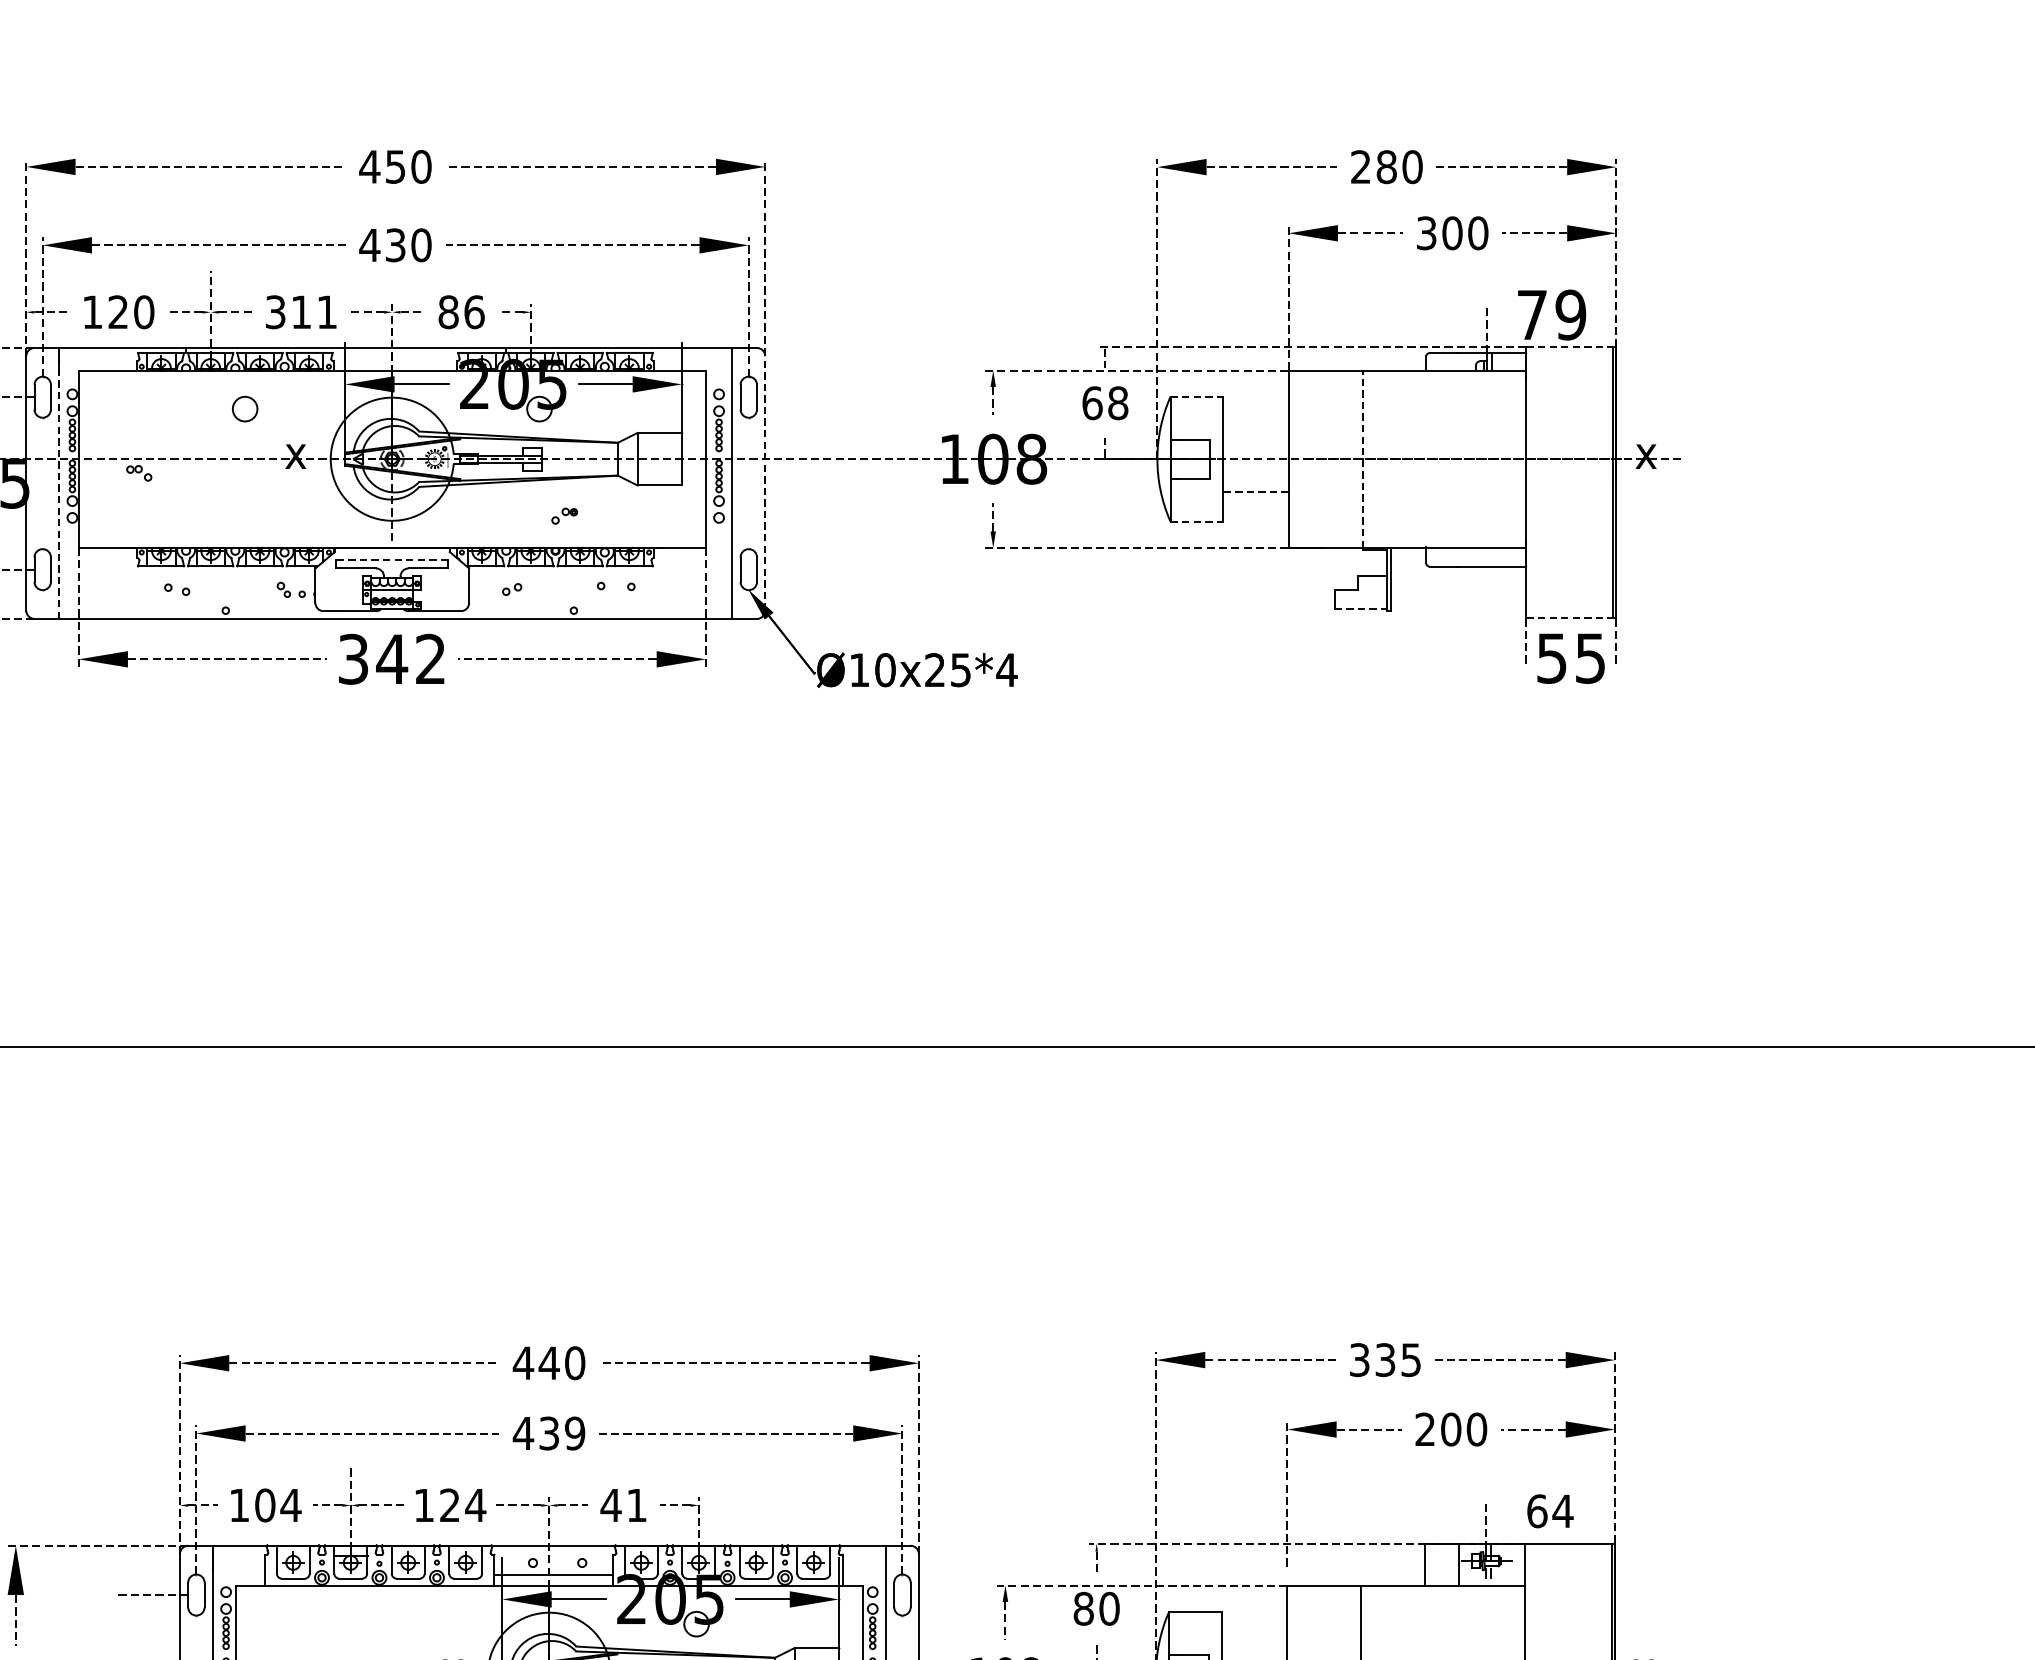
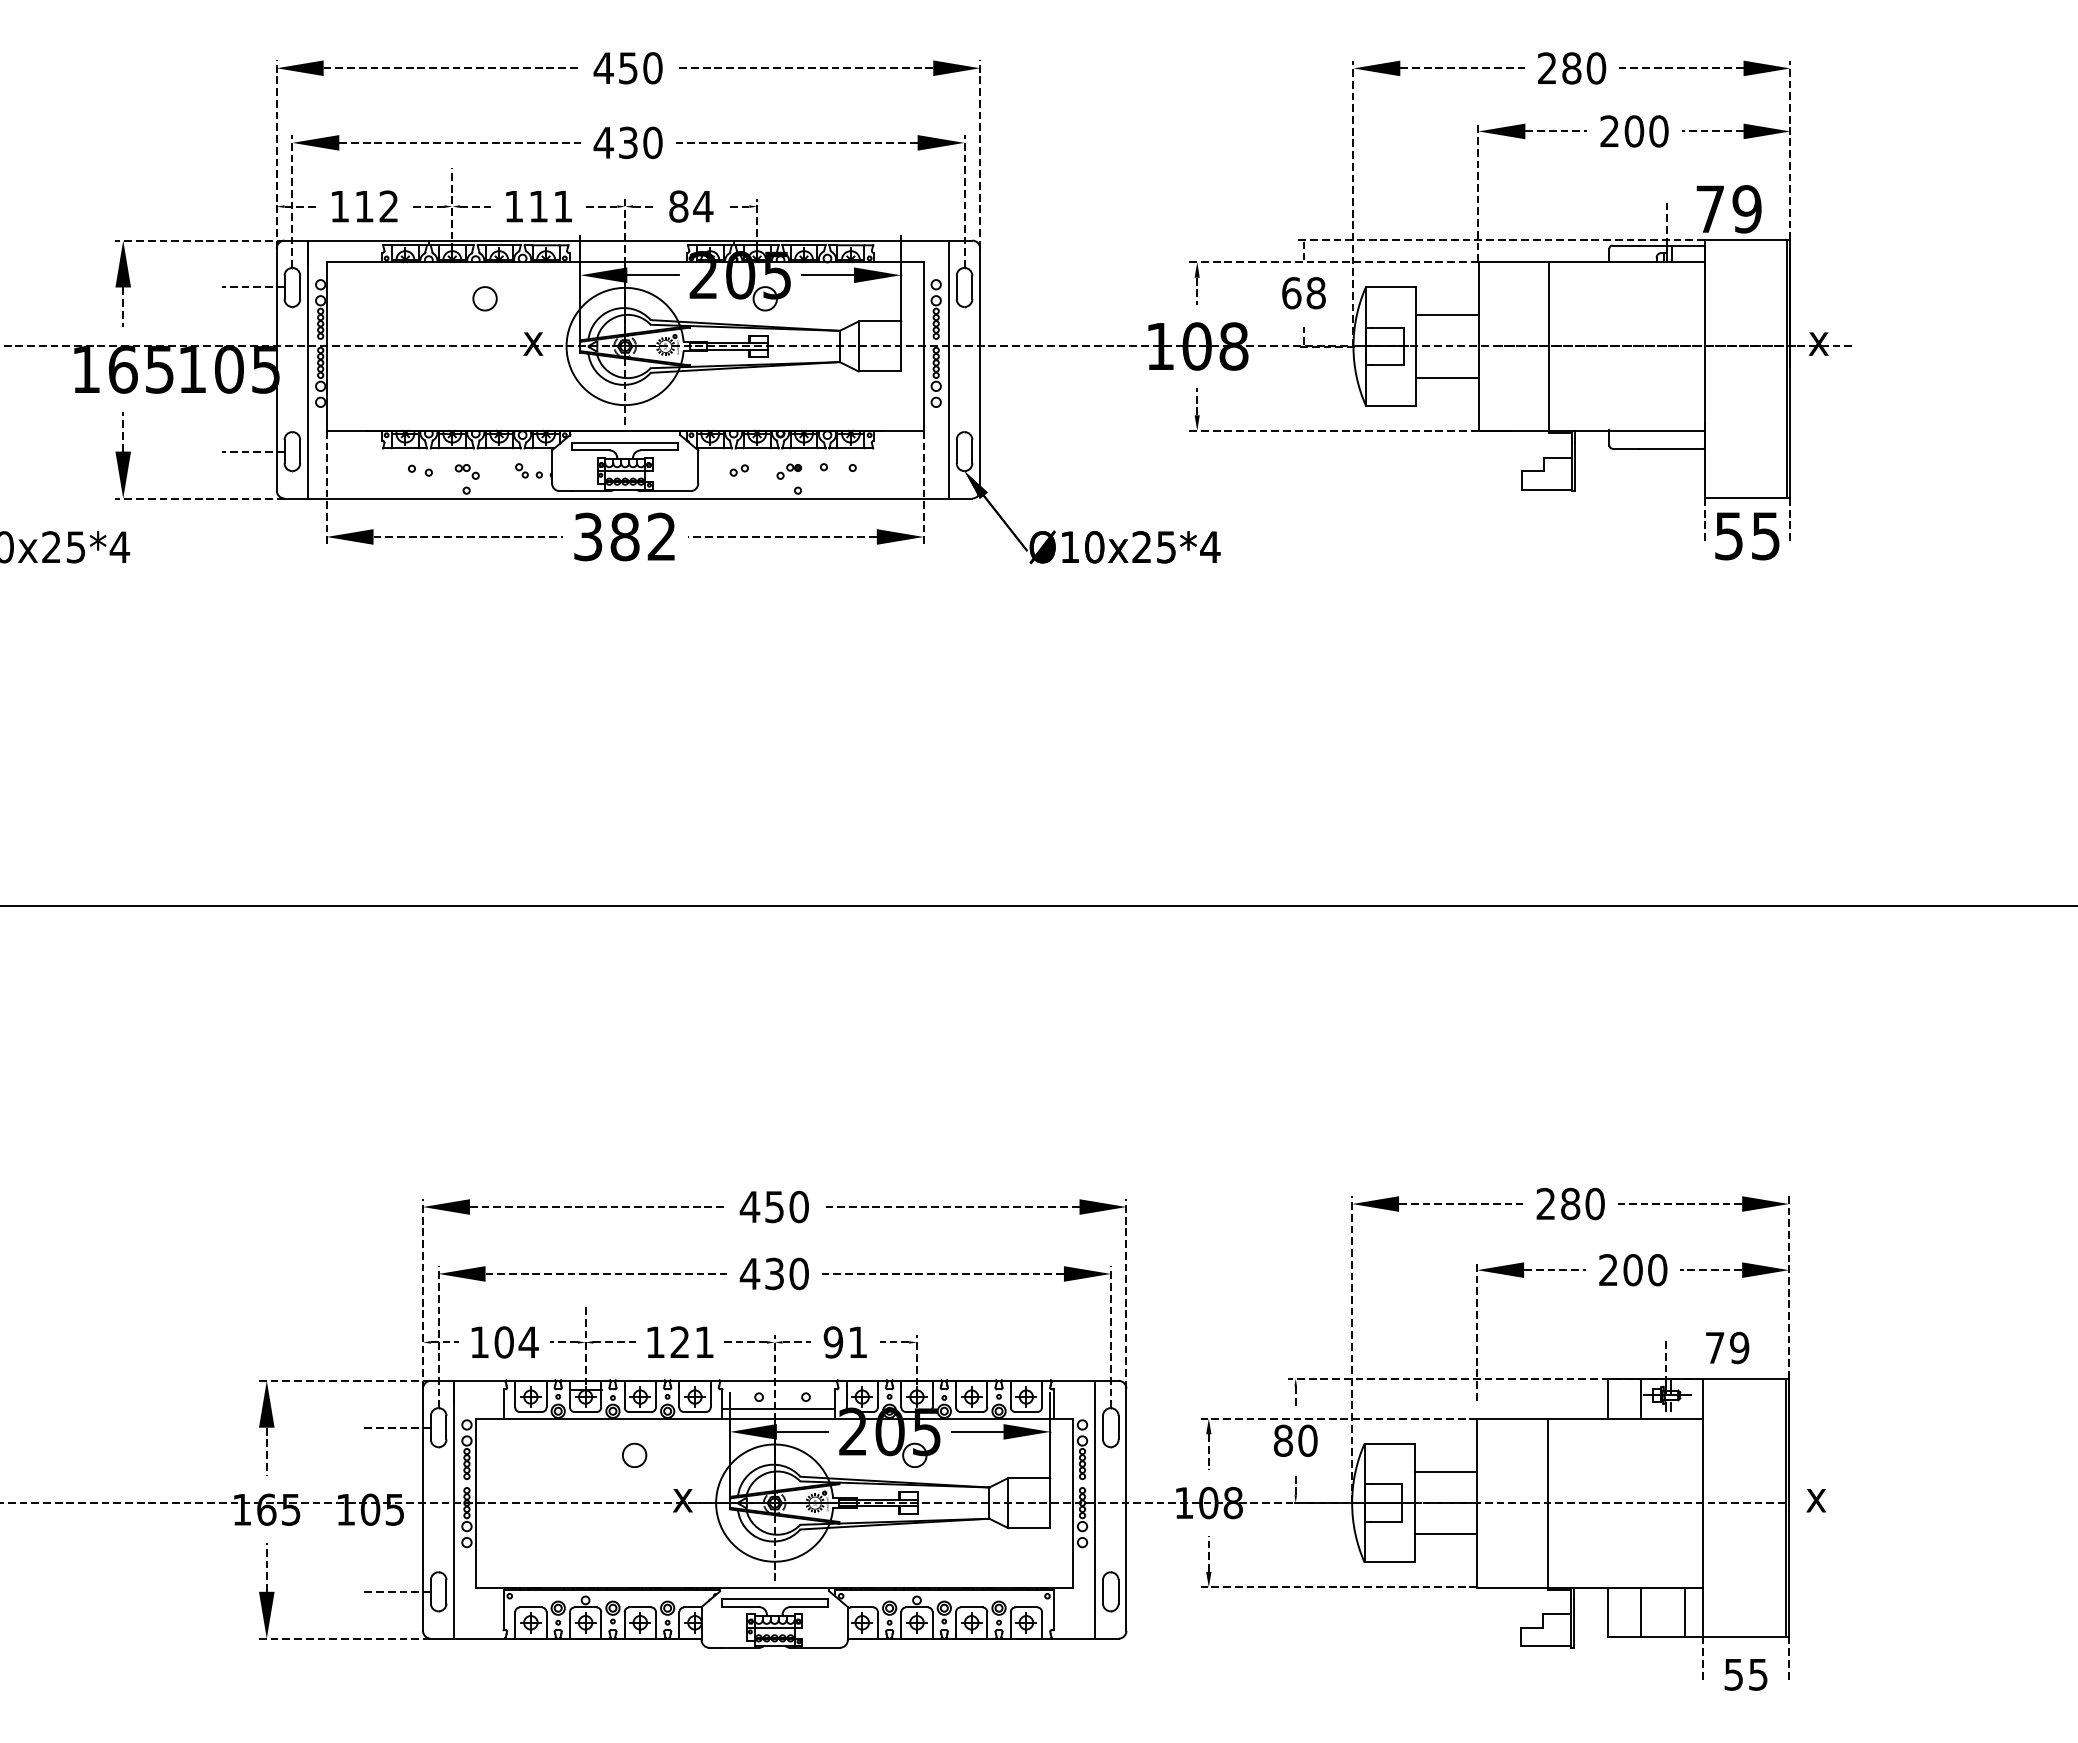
text: (1426, 233) -> (1609, 131), 300 -> 200
text: (131, 312) -> (376, 206), 120 -> 112
text: (274, 312) -> (513, 206), 311 -> 111
text: (474, 312) -> (703, 206), 86 -> 84
line: (1571, 347) -> (1747, 240), dashed -> solid
line: (1197, 397) -> (1391, 287), dashed -> solid
line: (1256, 426) -> (1447, 315), added
line: (1362, 458) -> (1548, 345), dashed -> solid
part: (138, 472) -> (466, 471), moved
line: (59, 483) -> (308, 369), dashed -> solid
line: (765, 483) -> (980, 369), dashed -> solid
line: (1255, 491) -> (1446, 377), dashed -> solid
part: (563, 515) -> (788, 471), moved
line: (1197, 521) -> (1391, 405), dashed -> solid
line: (391, 560) -> (624, 442), dashed -> solid
line: (1361, 609) -> (1547, 489), dashed -> solid
line: (1571, 617) -> (1747, 497), dashed -> solid
text: (391, 658) -> (624, 536), 342 -> 382
text: (1385, 1359) -> (1570, 1203), 335 -> 280
text: (549, 1363) -> (774, 1207), 440 -> 450
text: (574, 1434) -> (798, 1274), 439 -> 430
text: (475, 1504) -> (704, 1341), 124 -> 121
text: (611, 1505) -> (833, 1342), 41 -> 91
text: (1550, 1510) -> (1727, 1347), 64 -> 79
circle: (402, 1624) -> (634, 1455), added
line: (1254, 1641) -> (1445, 1471), added

